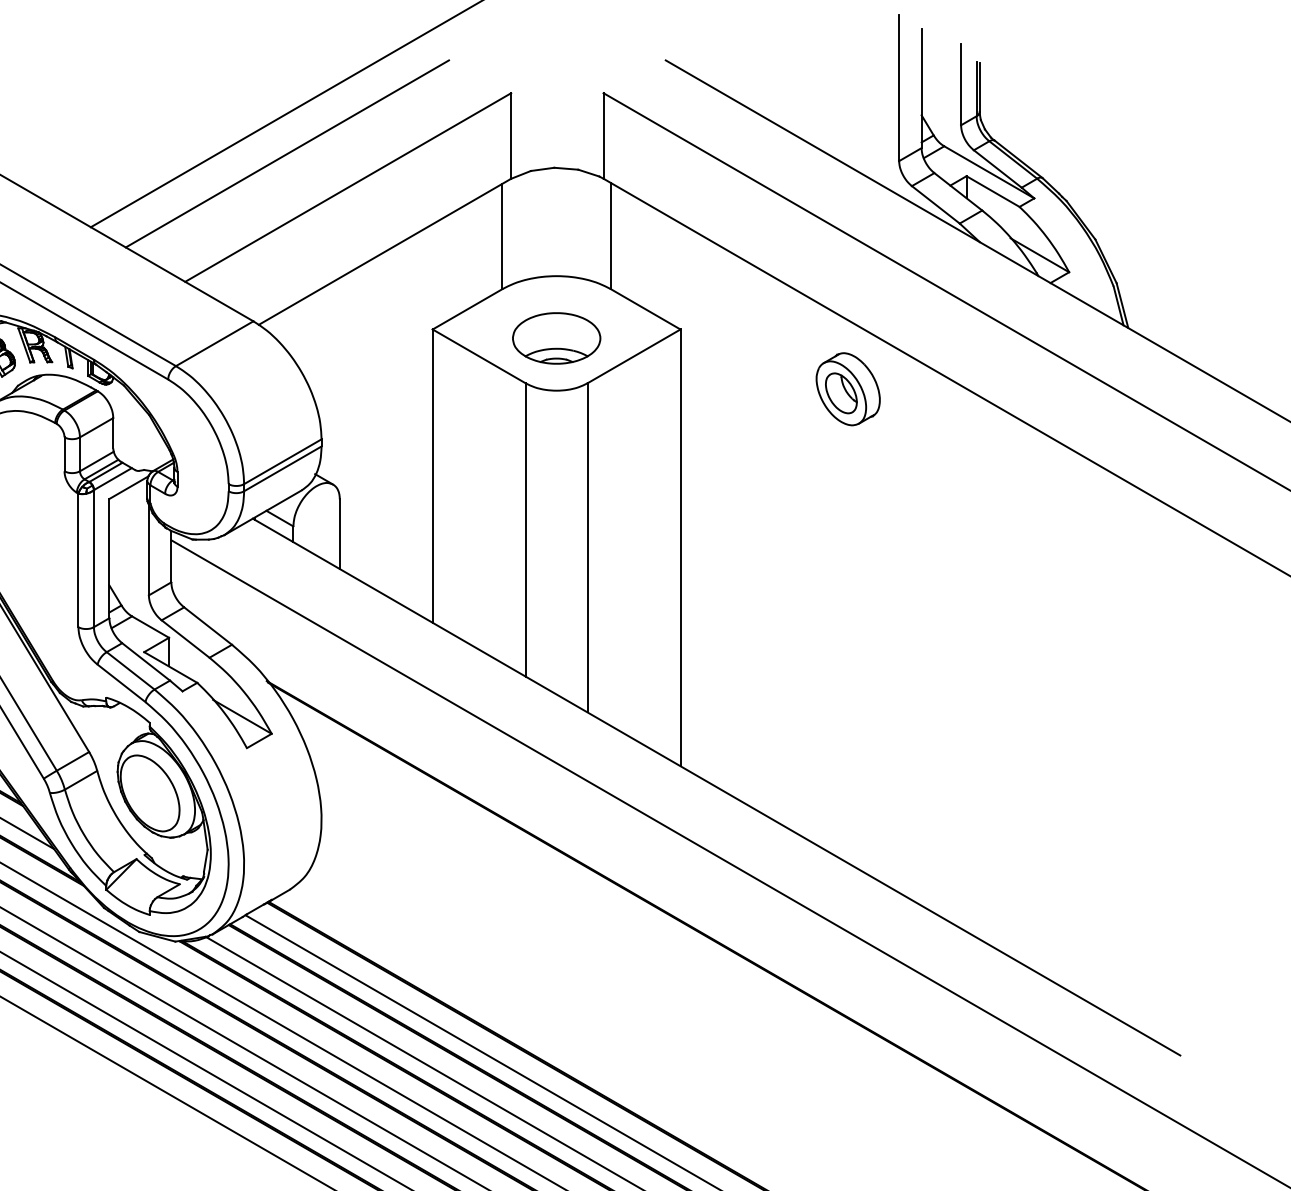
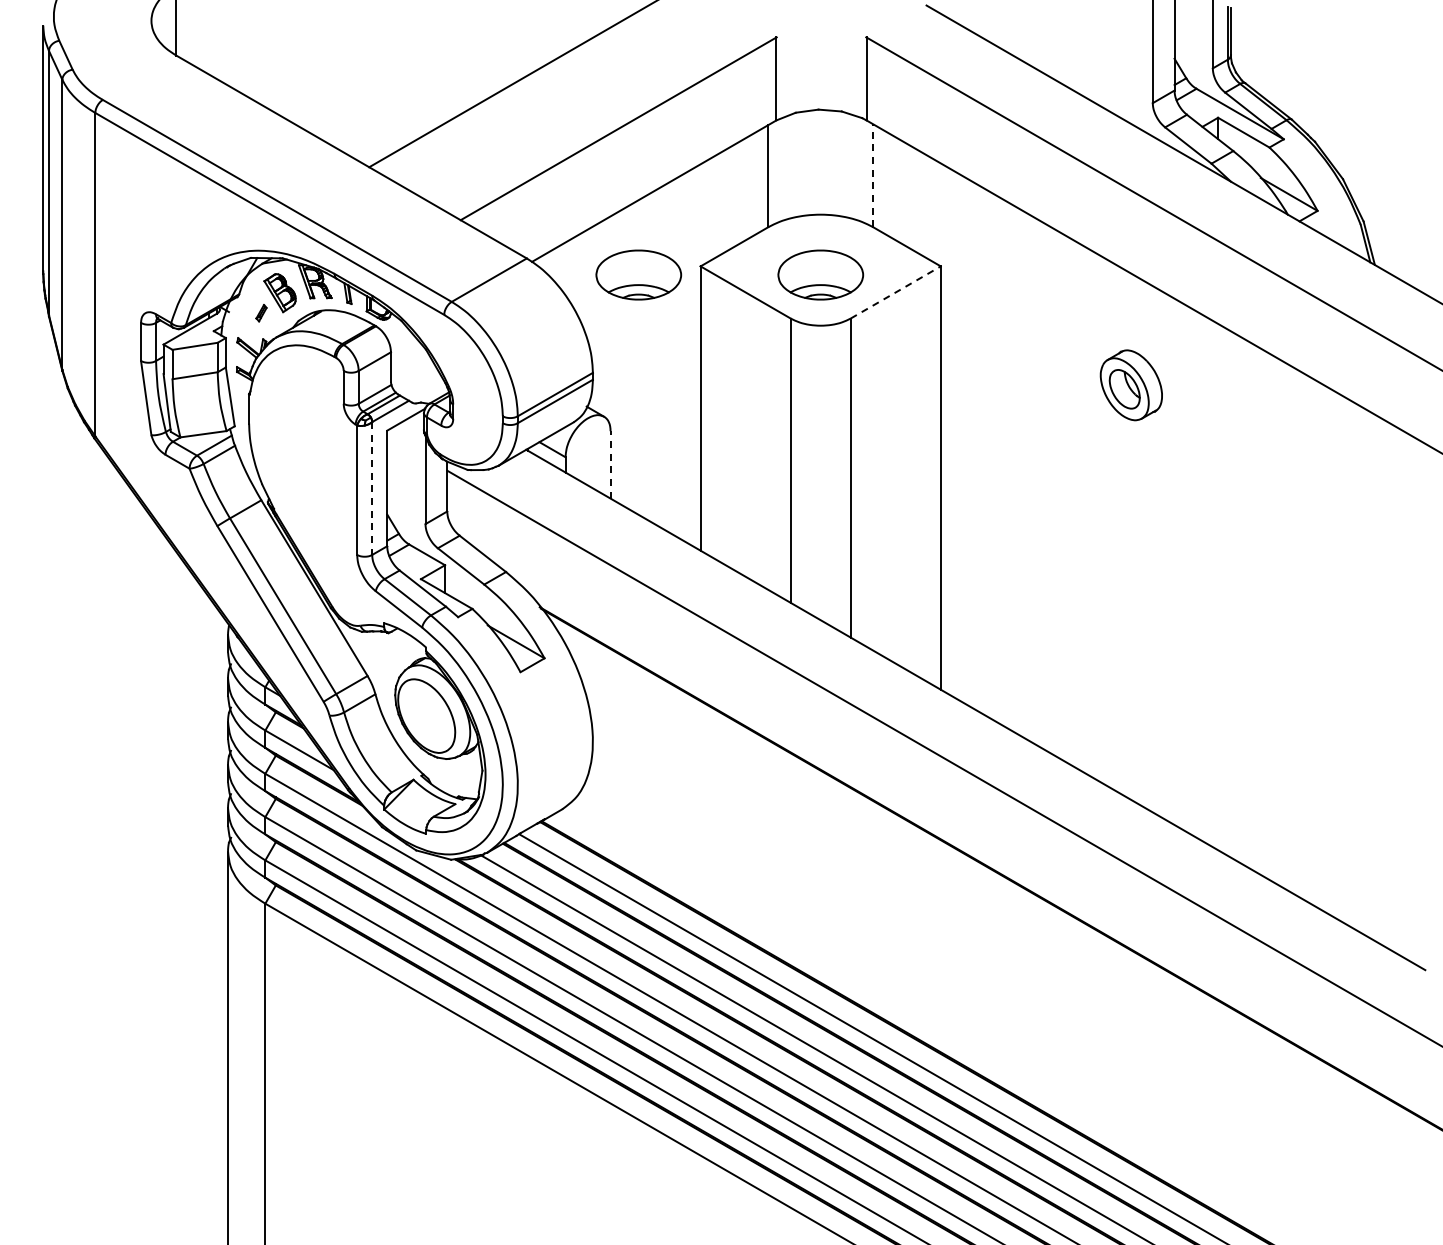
line: (287, 153) -> (559, 95), removed
line: (611, 235) -> (873, 175), solid -> dashed
part: (368, 337) -> (638, 274), added
line: (634, 356) -> (896, 292), solid -> dashed
part: (847, 389) -> (1130, 385), moved
line: (339, 533) -> (610, 464), solid -> dashed
line: (94, 558) -> (372, 488), solid -> dashed

